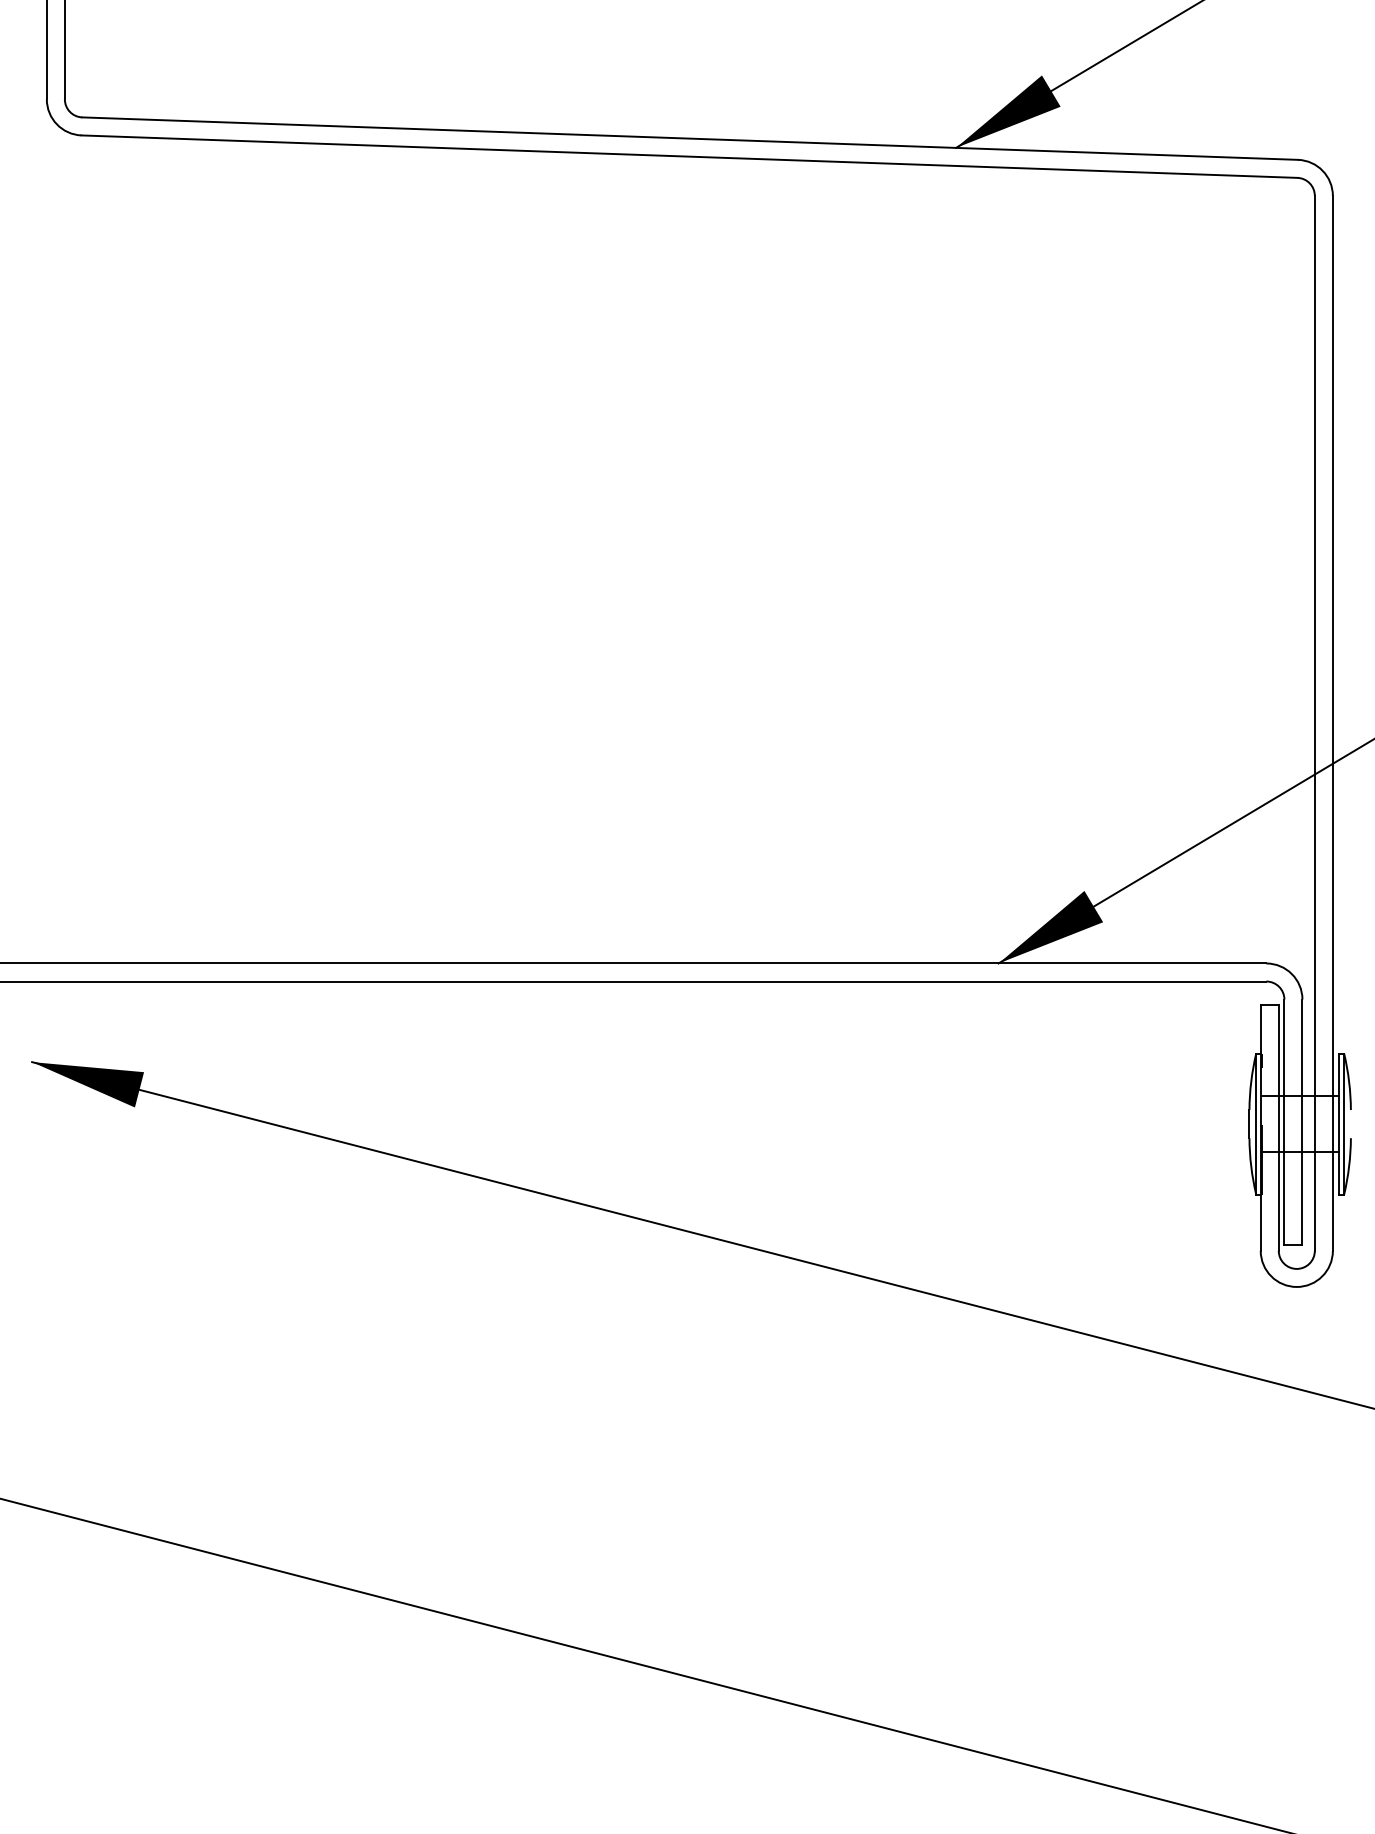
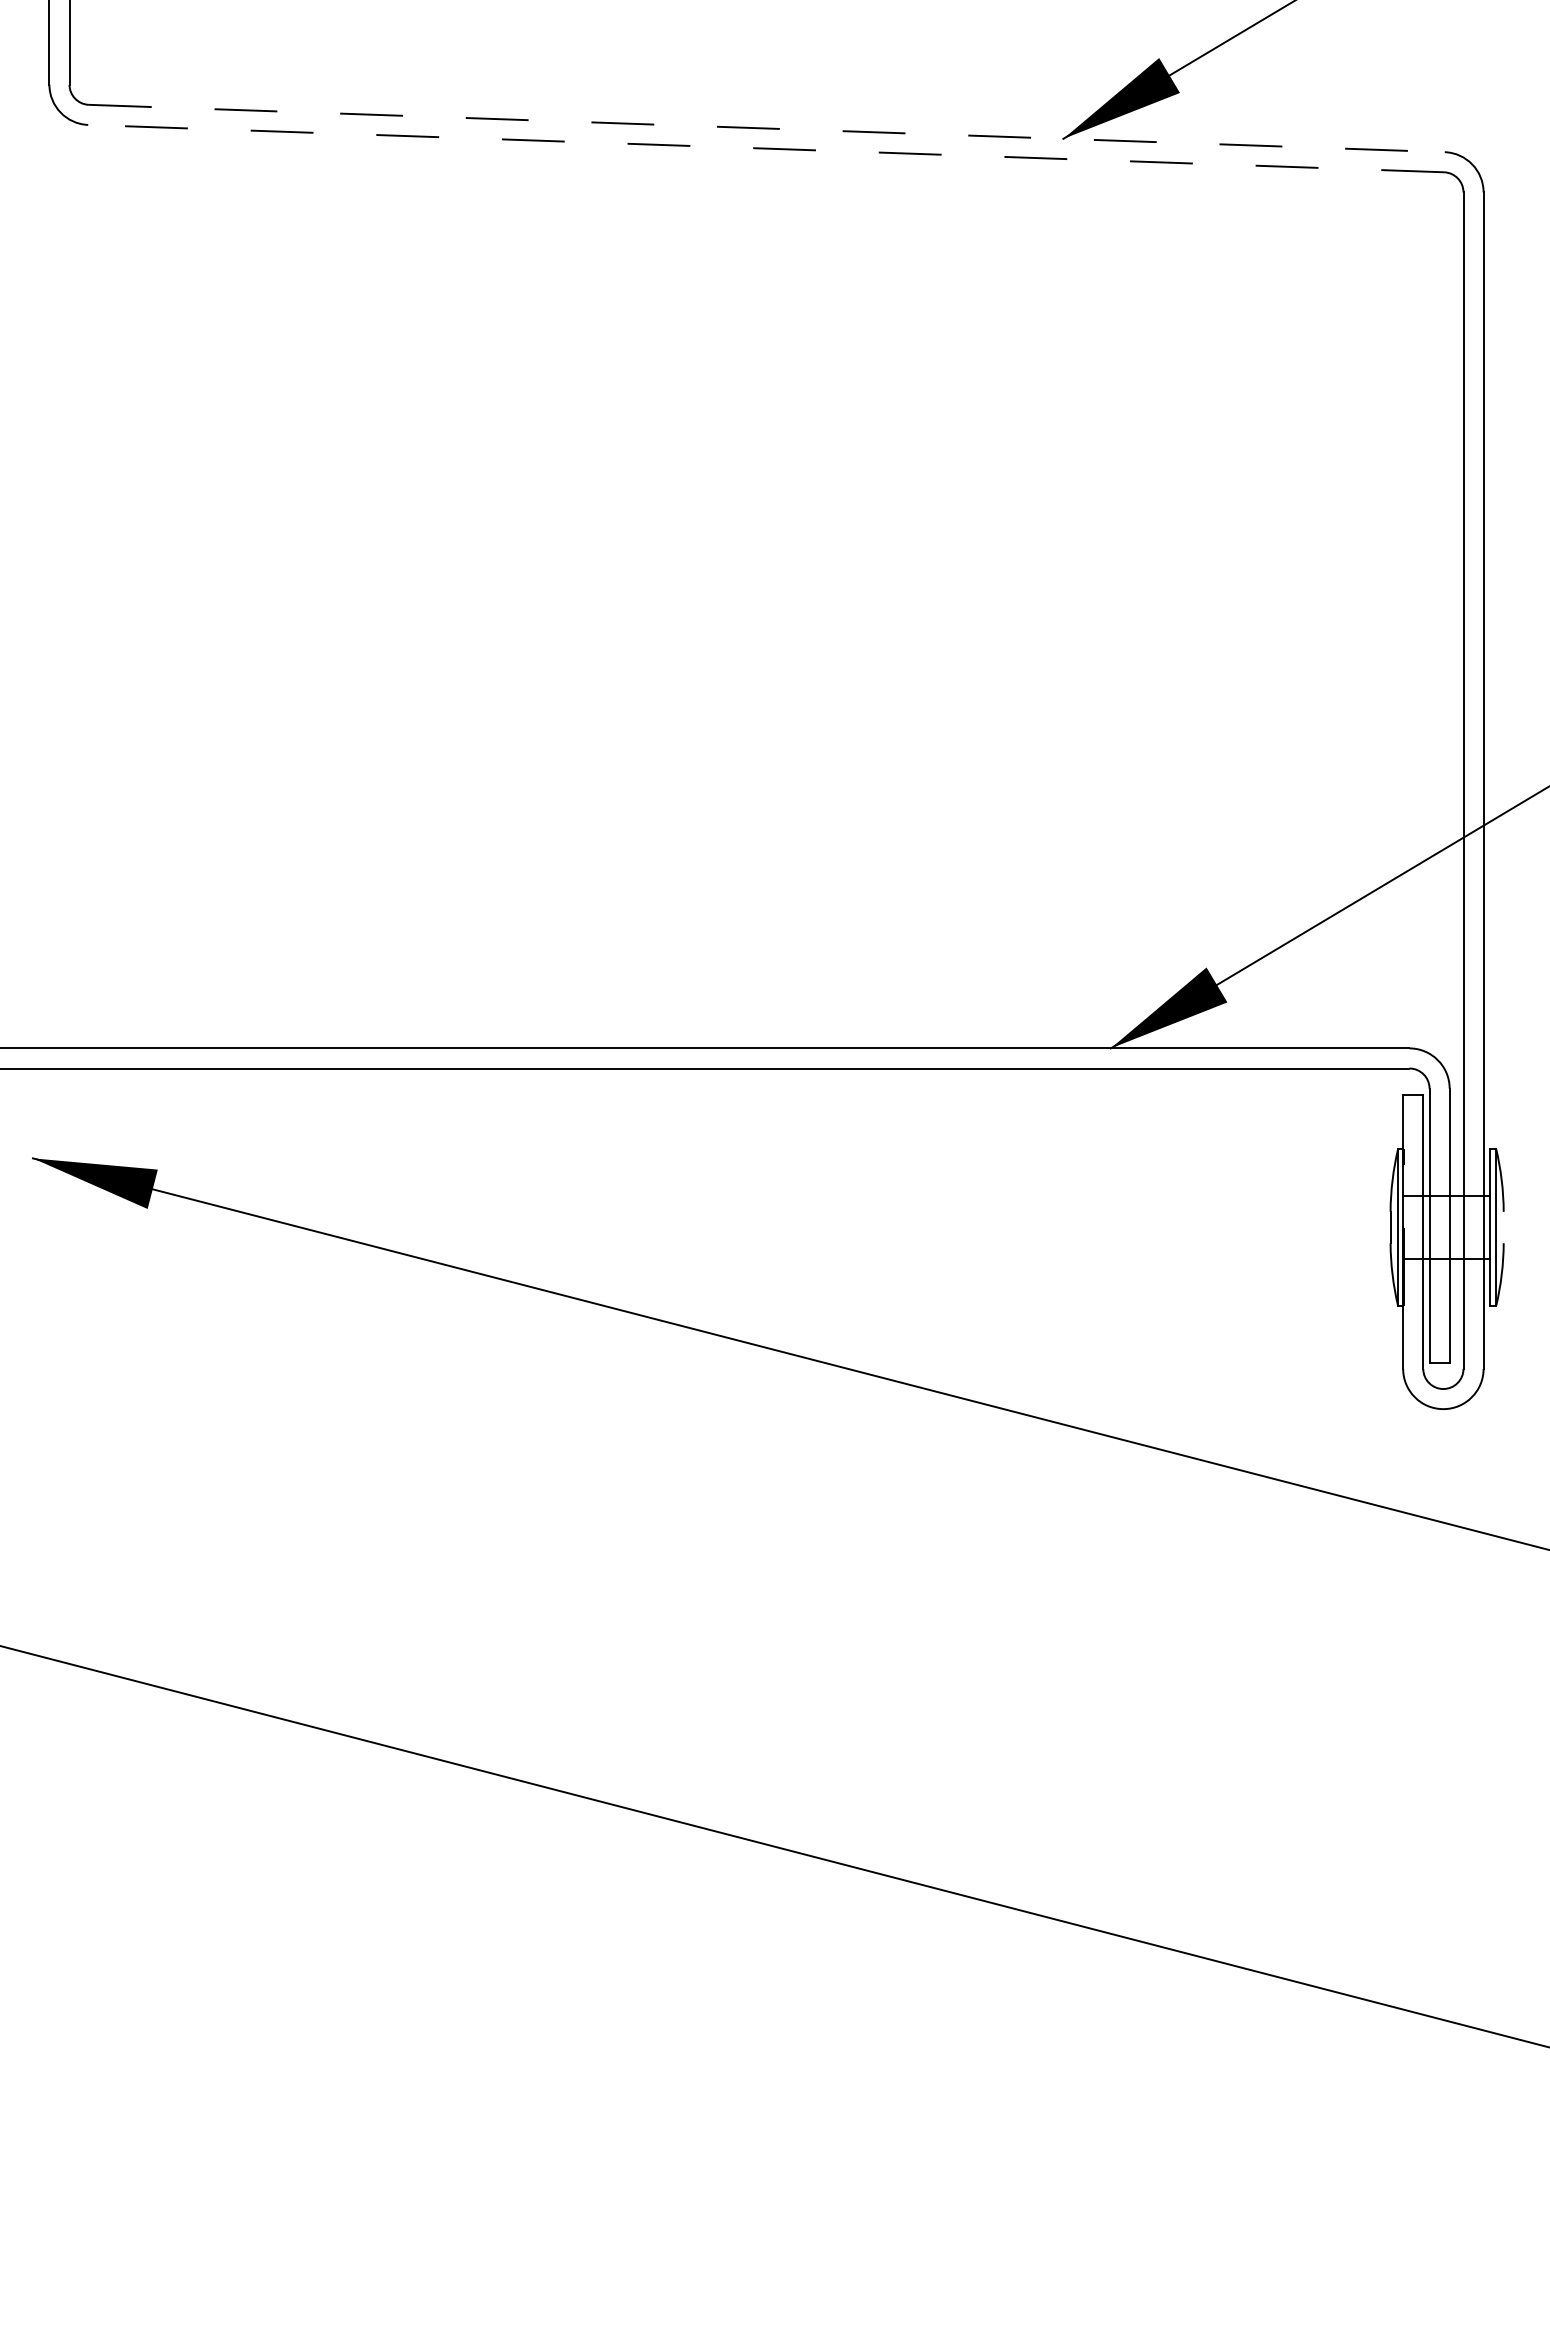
line: (690, 138) -> (767, 128), solid -> dashed
line: (688, 156) -> (765, 148), solid -> dashed

